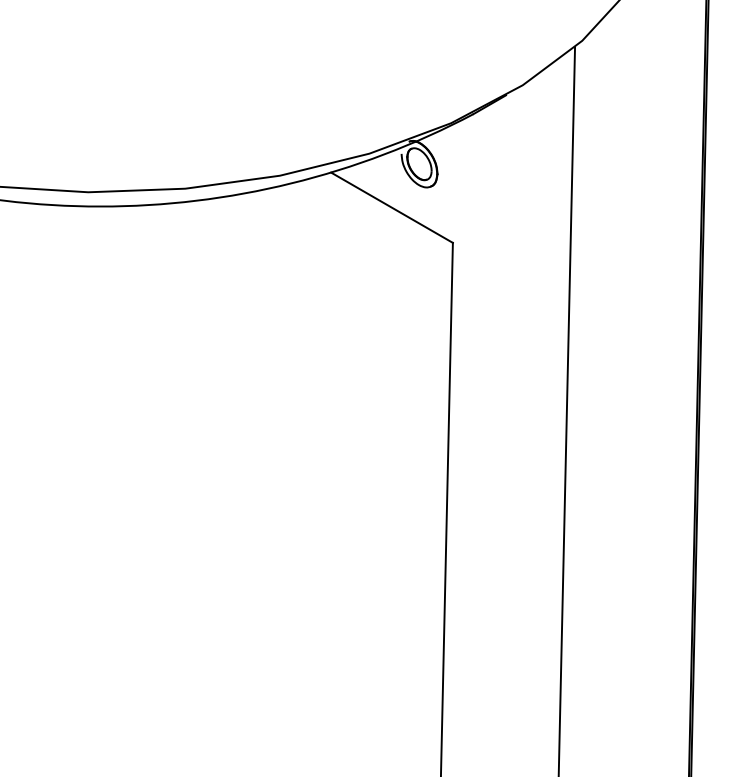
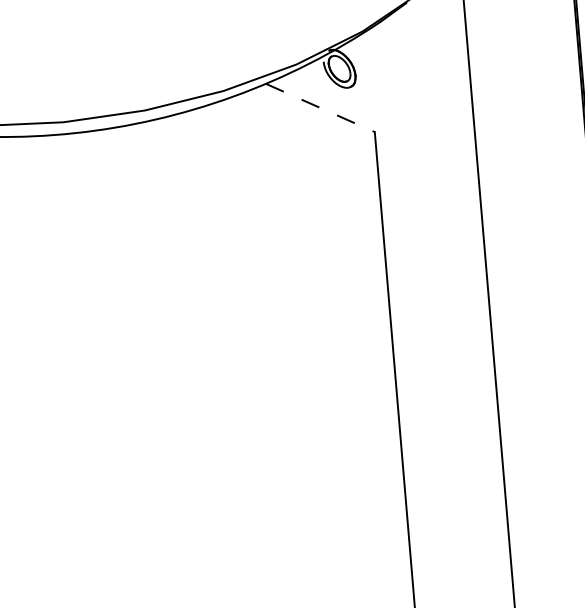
line: (392, 208) -> (320, 108), solid -> dashed

